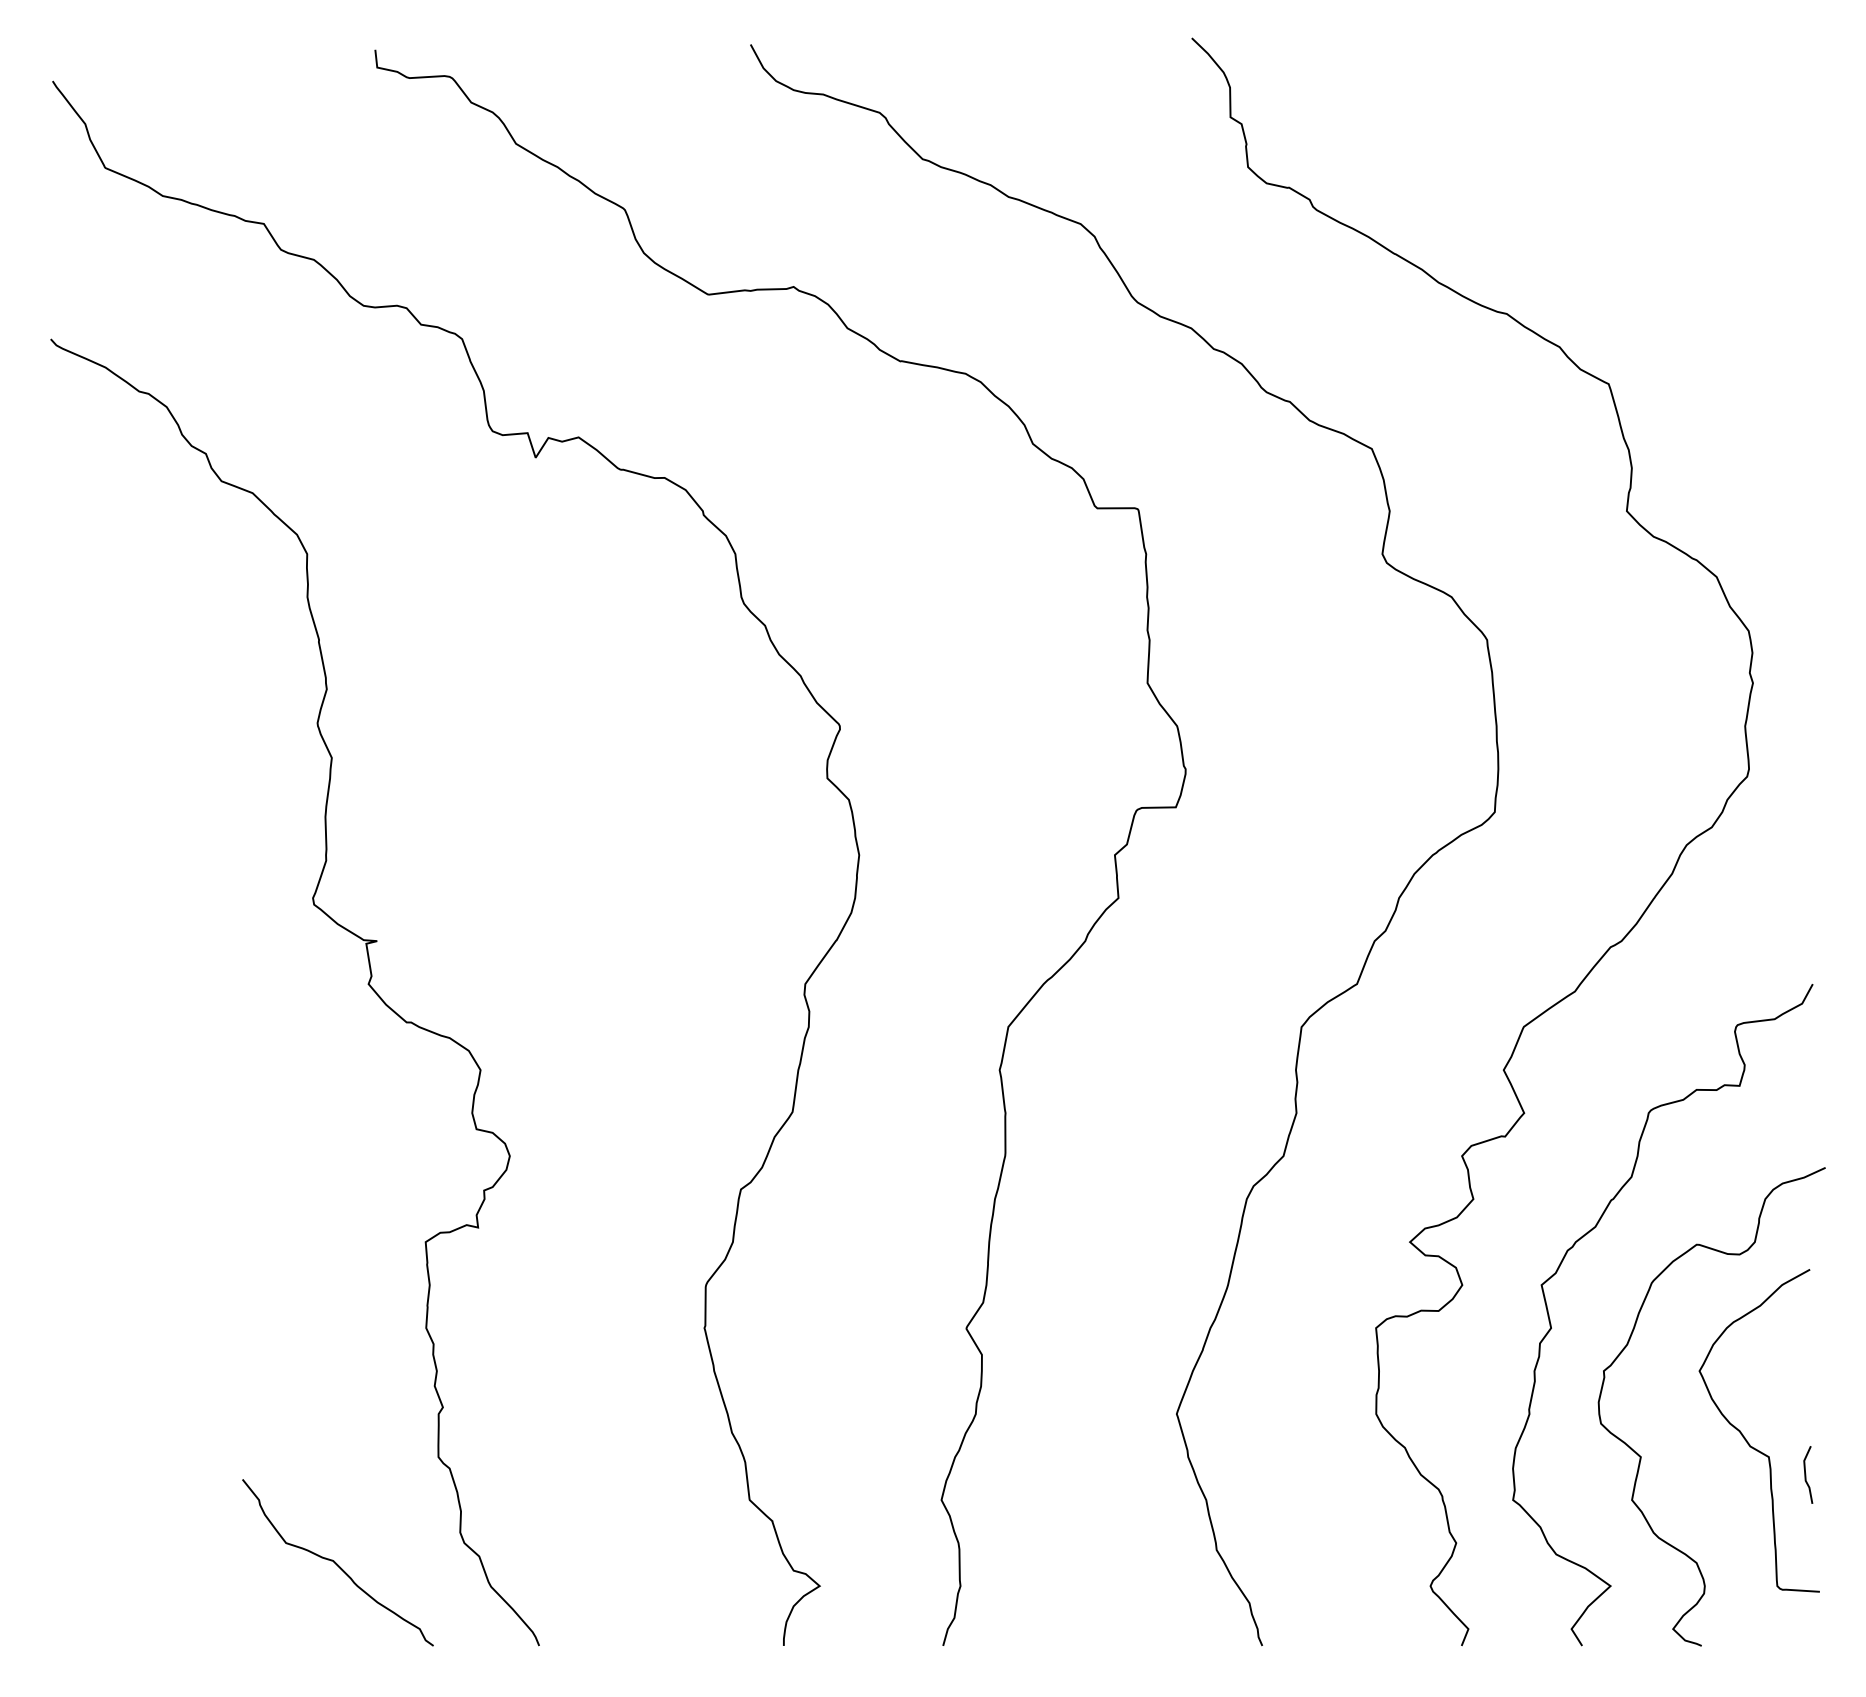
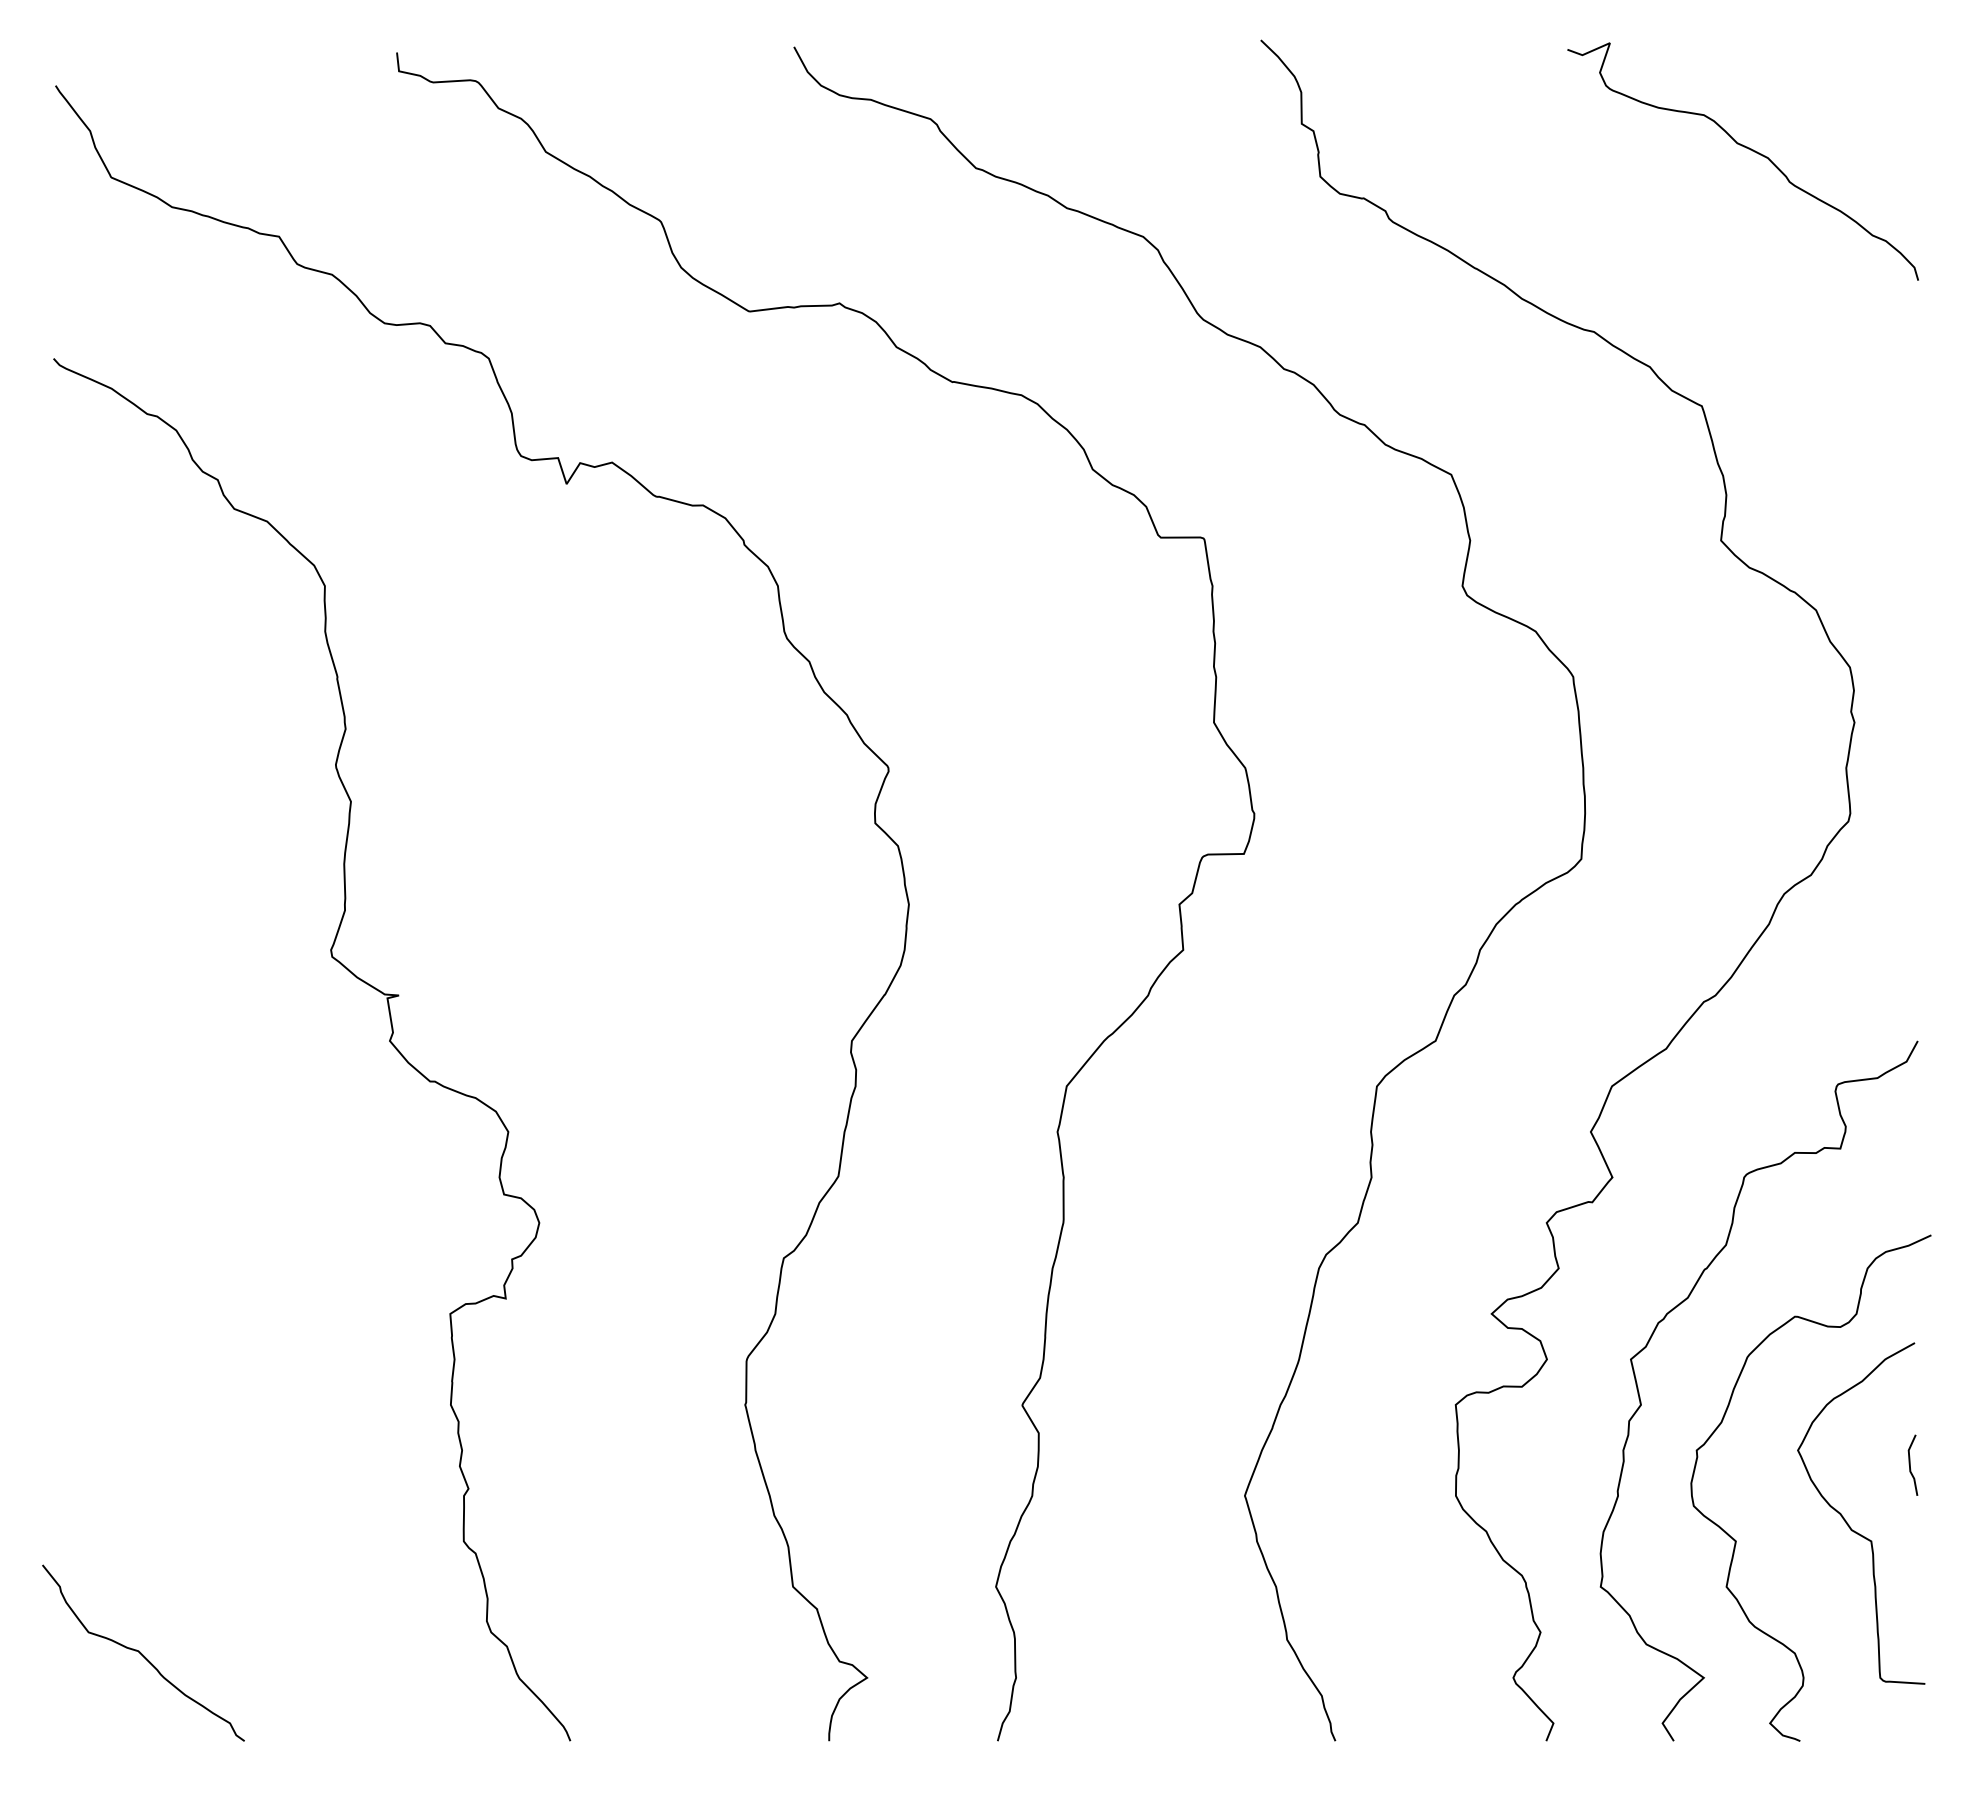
curve: (1652, 141) -> (1748, 149), added
line: (1805, 1474) -> (1910, 1464), moved
curve: (337, 1563) -> (142, 1653), moved

